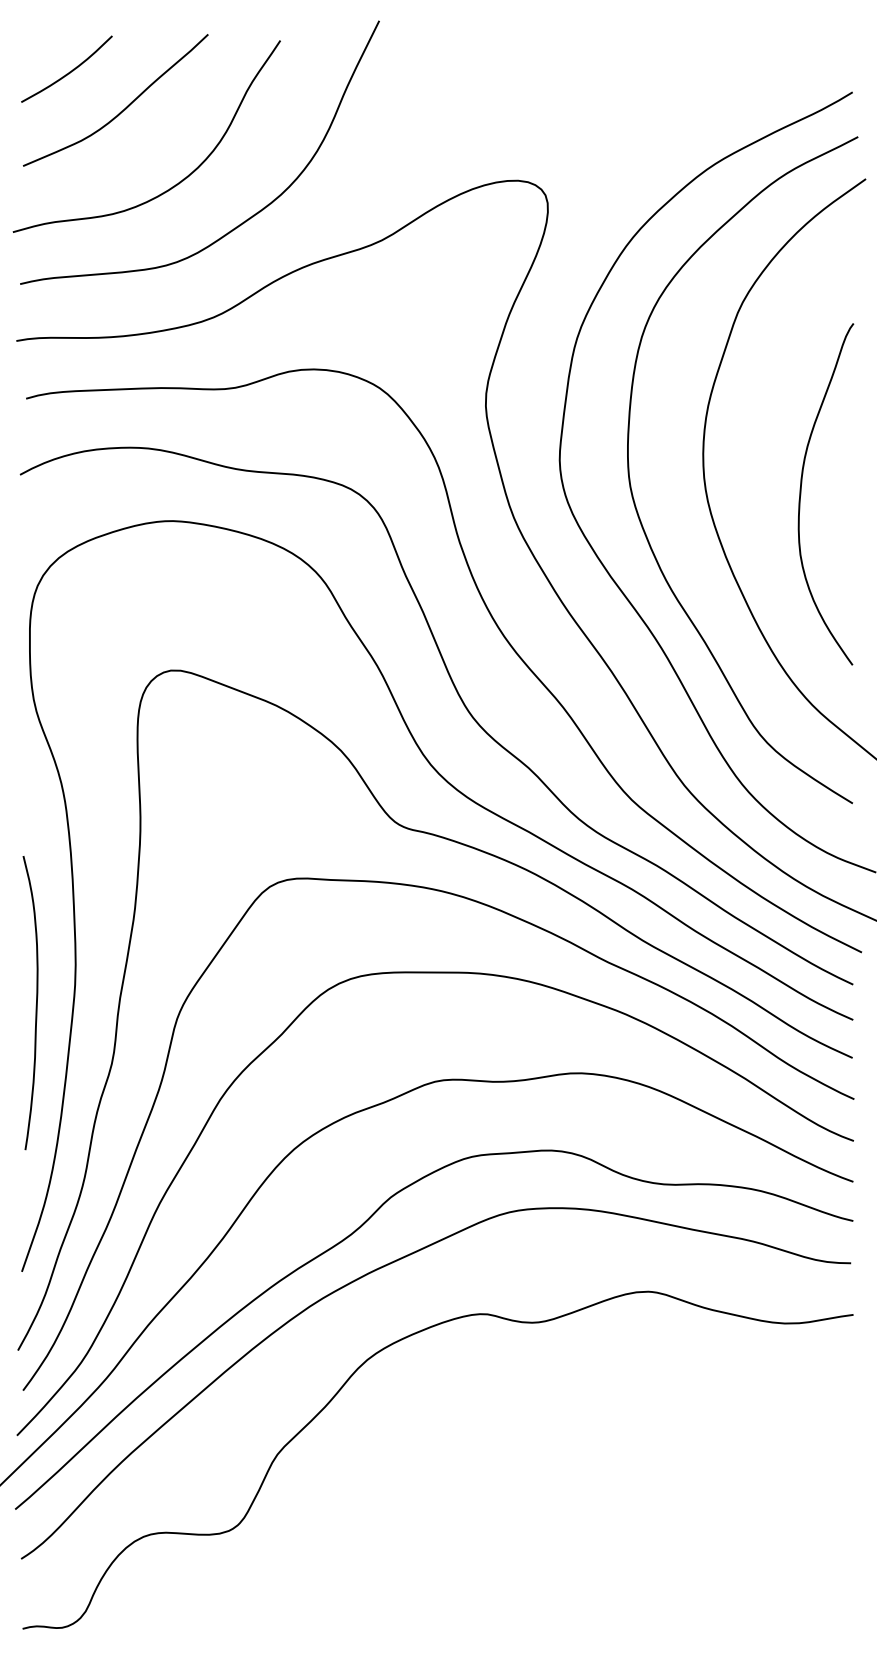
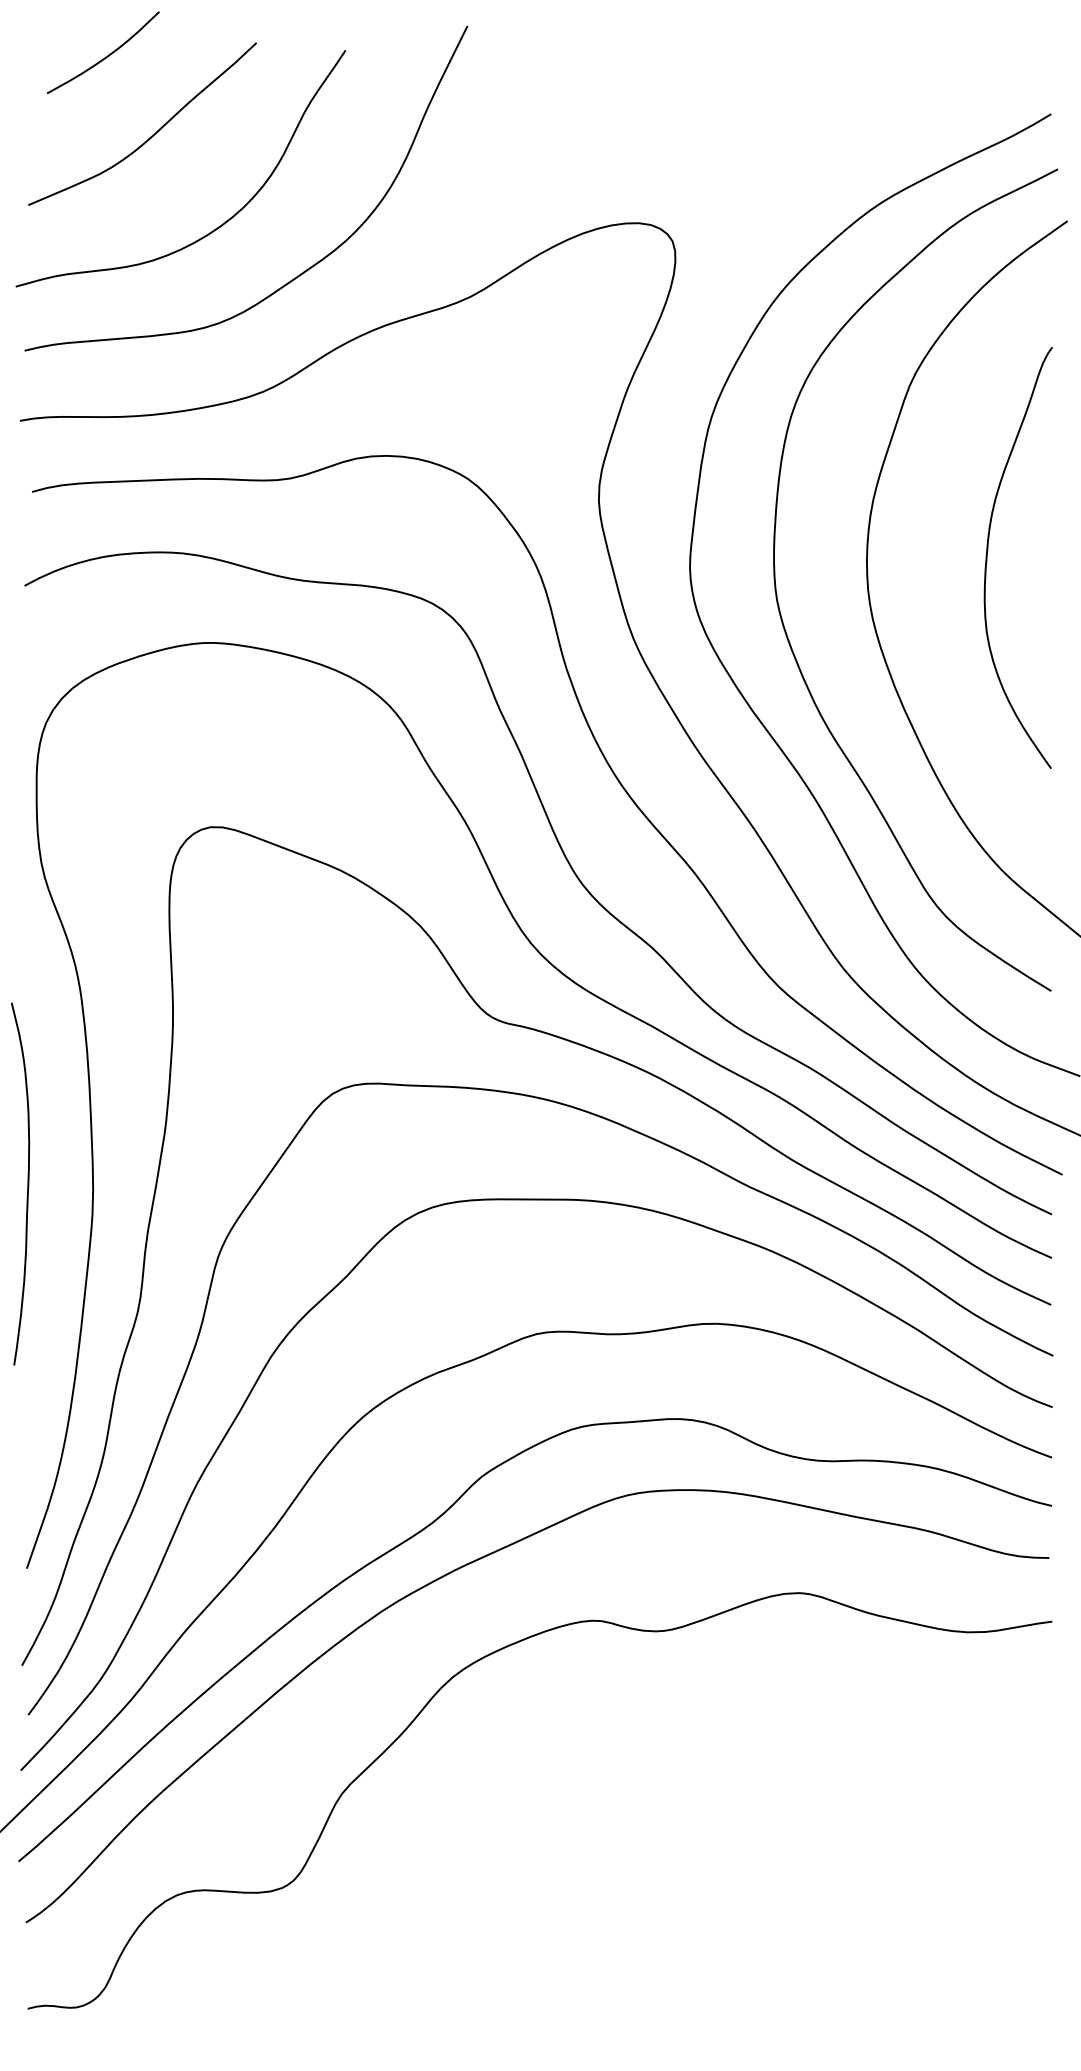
curve: (68, 72) -> (105, 56), moved
curve: (801, 488) -> (988, 550), moved
curve: (36, 1002) -> (27, 1183), moved

